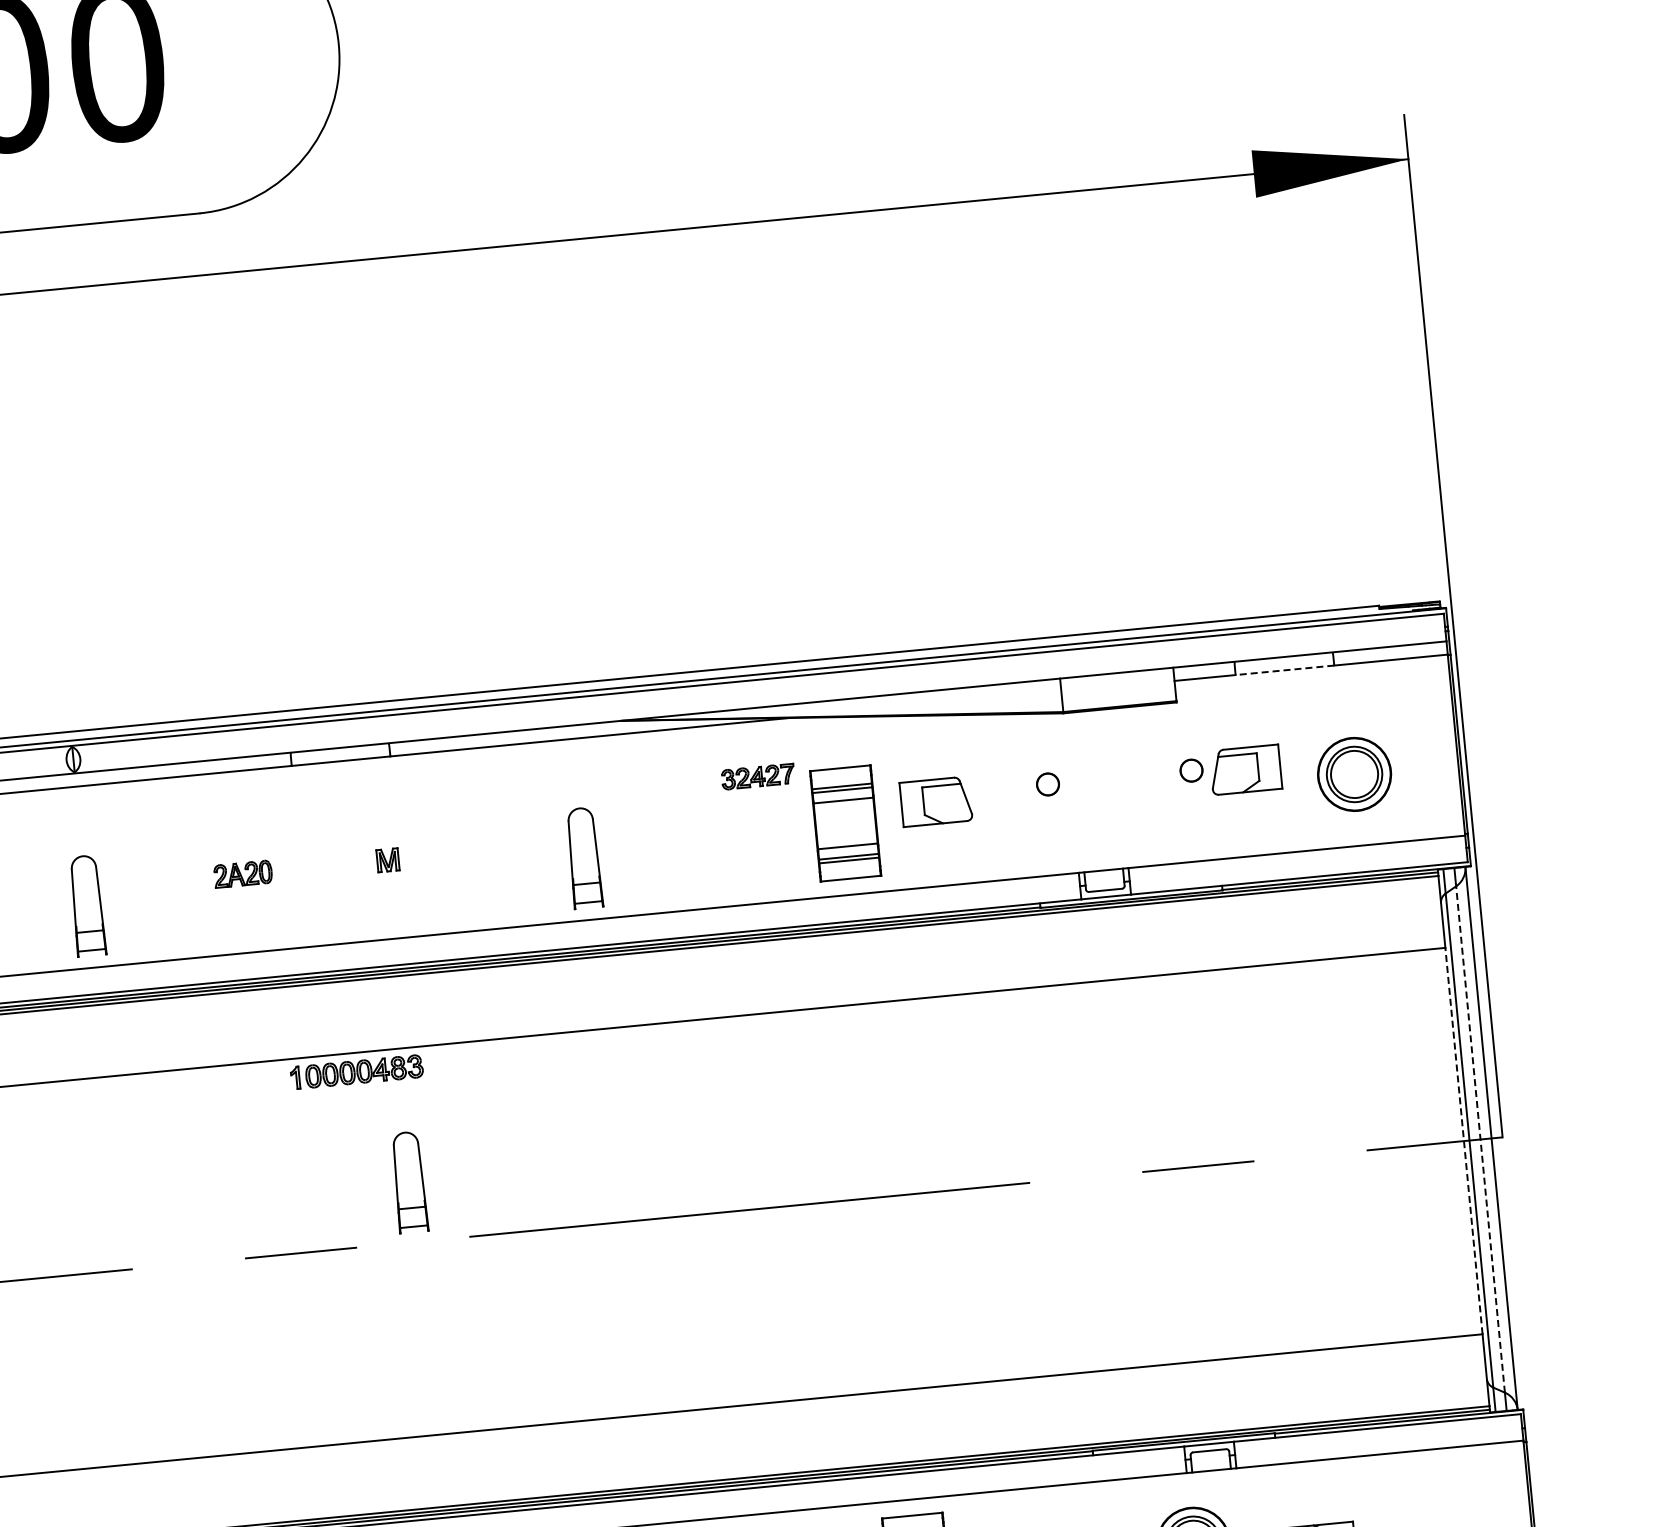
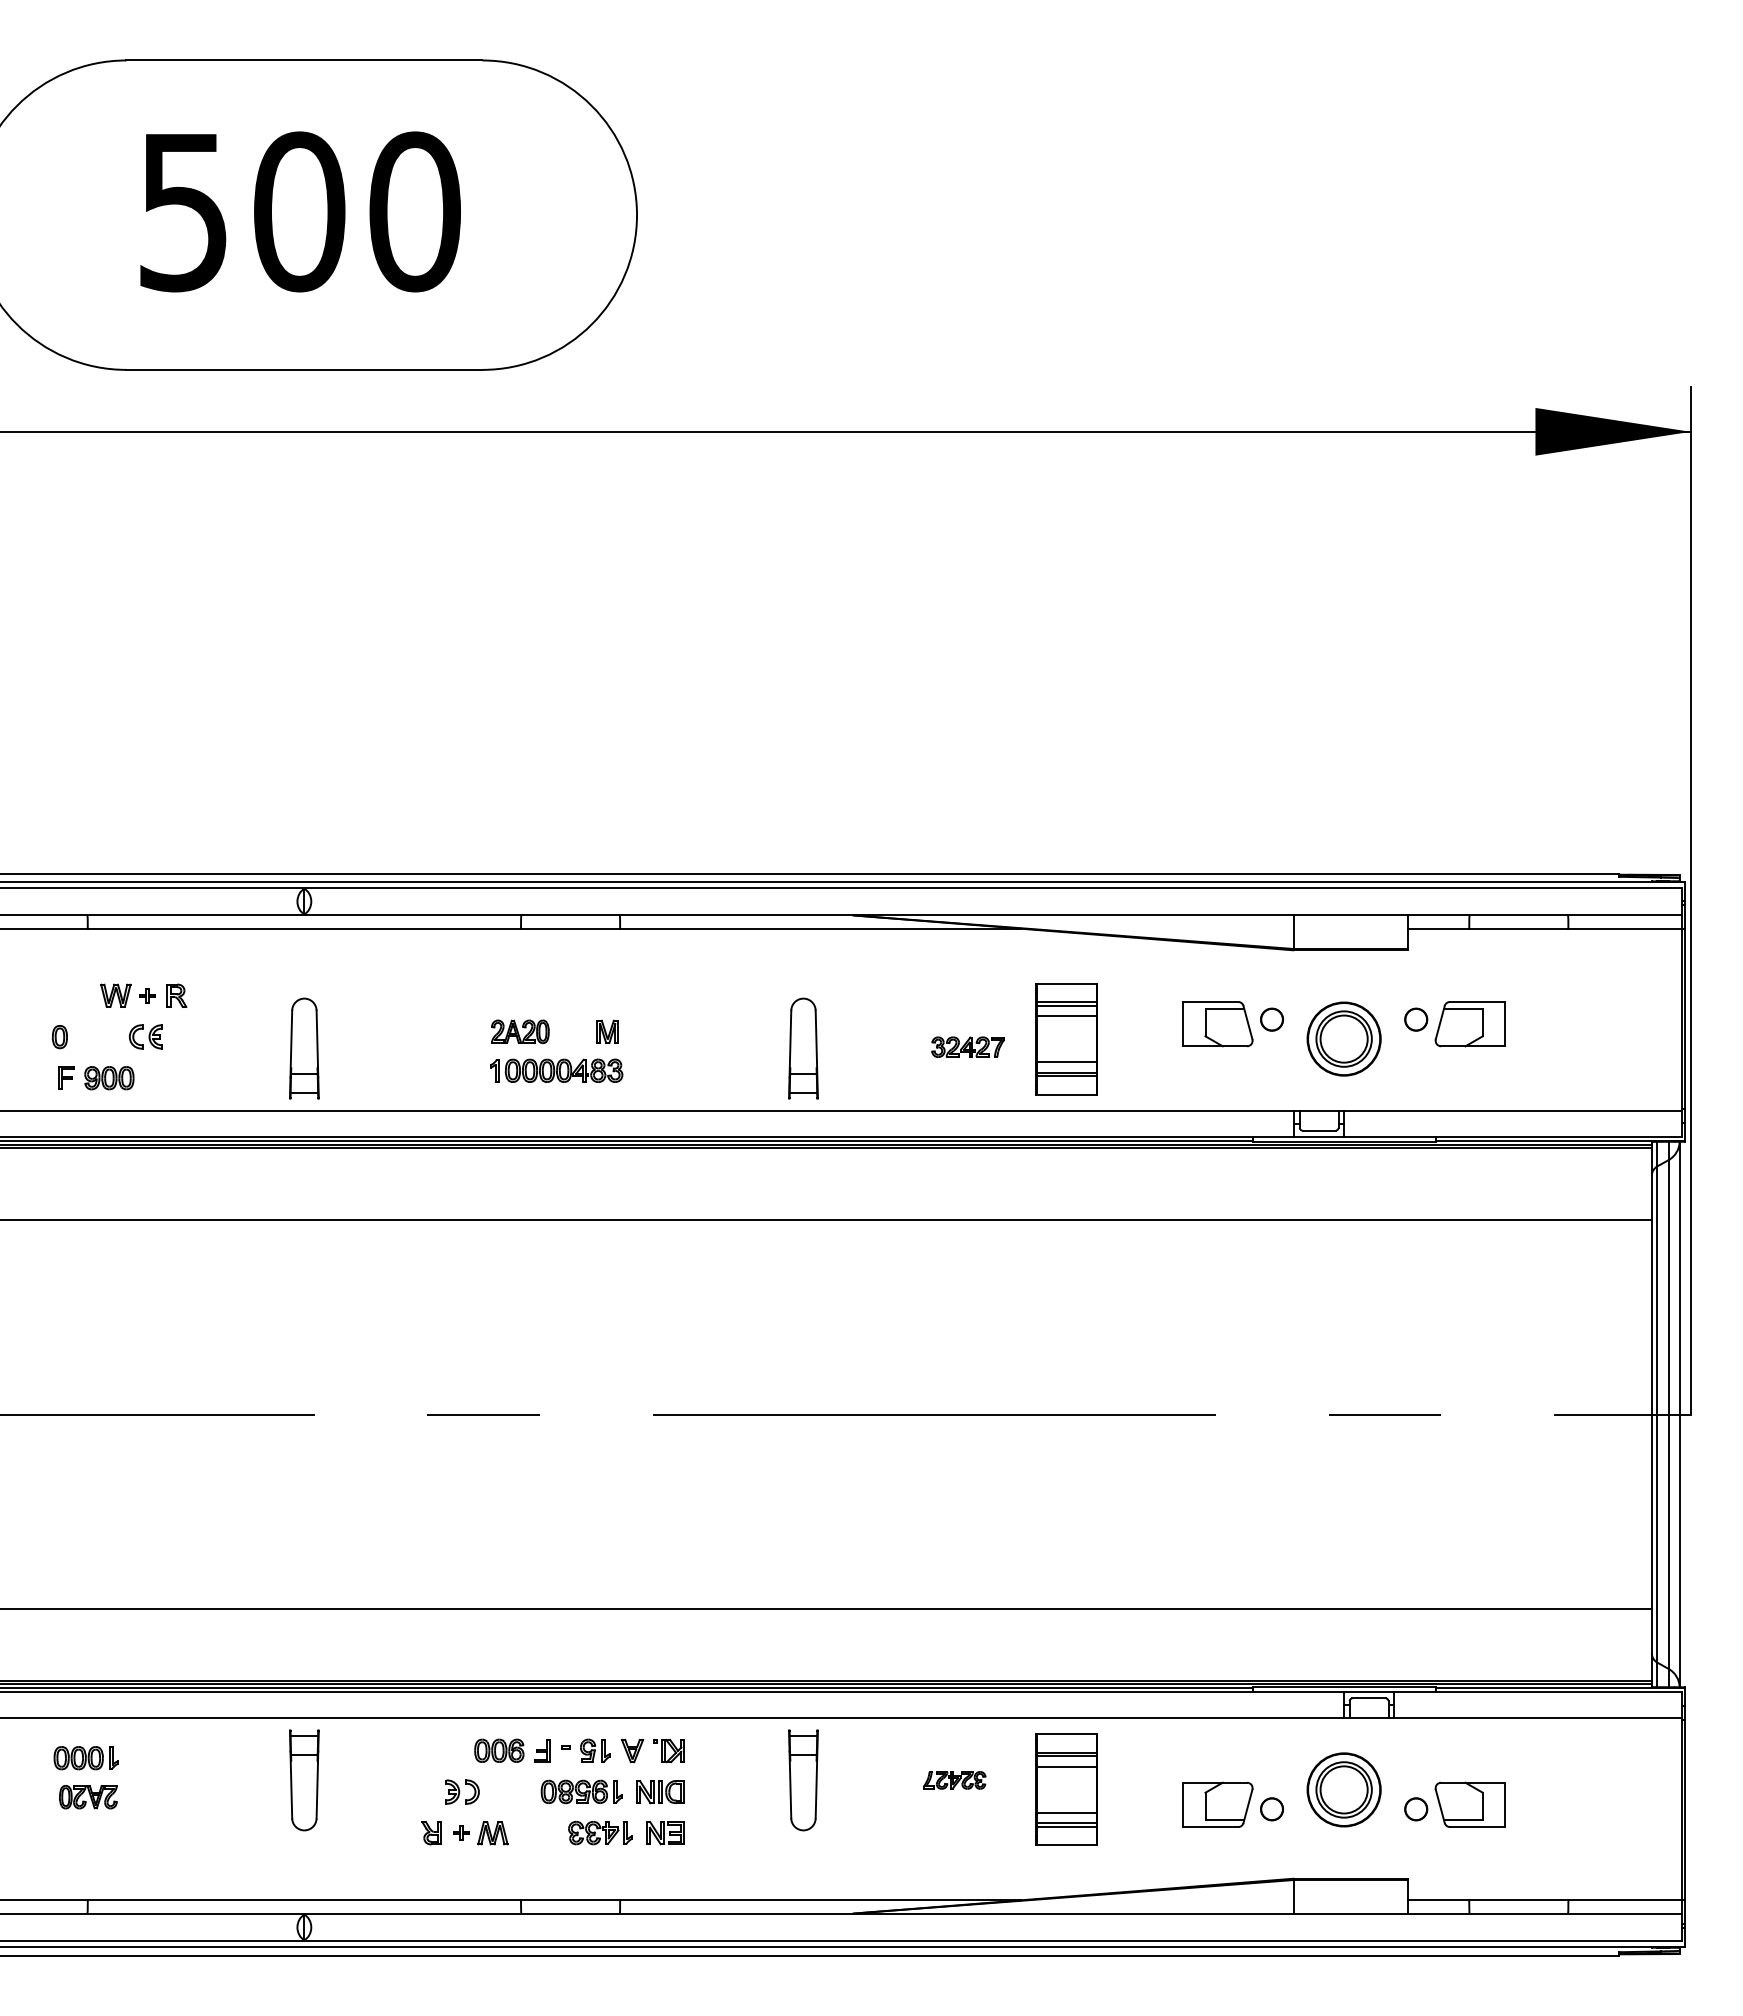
line: (1284, 670) -> (1518, 928), dashed -> solid
part: (1353, 773) -> (1343, 1038), moved
part: (757, 776) -> (967, 1046), moved
part: (935, 802) -> (1217, 1024), moved
part: (243, 873) -> (520, 1031), moved
part: (356, 1071) -> (556, 1070), moved
line: (1480, 1139) -> (1668, 1414), dashed -> solid
line: (1463, 1141) -> (1651, 1414), dashed -> solid
part: (409, 1182) -> (598, 1354), removed

